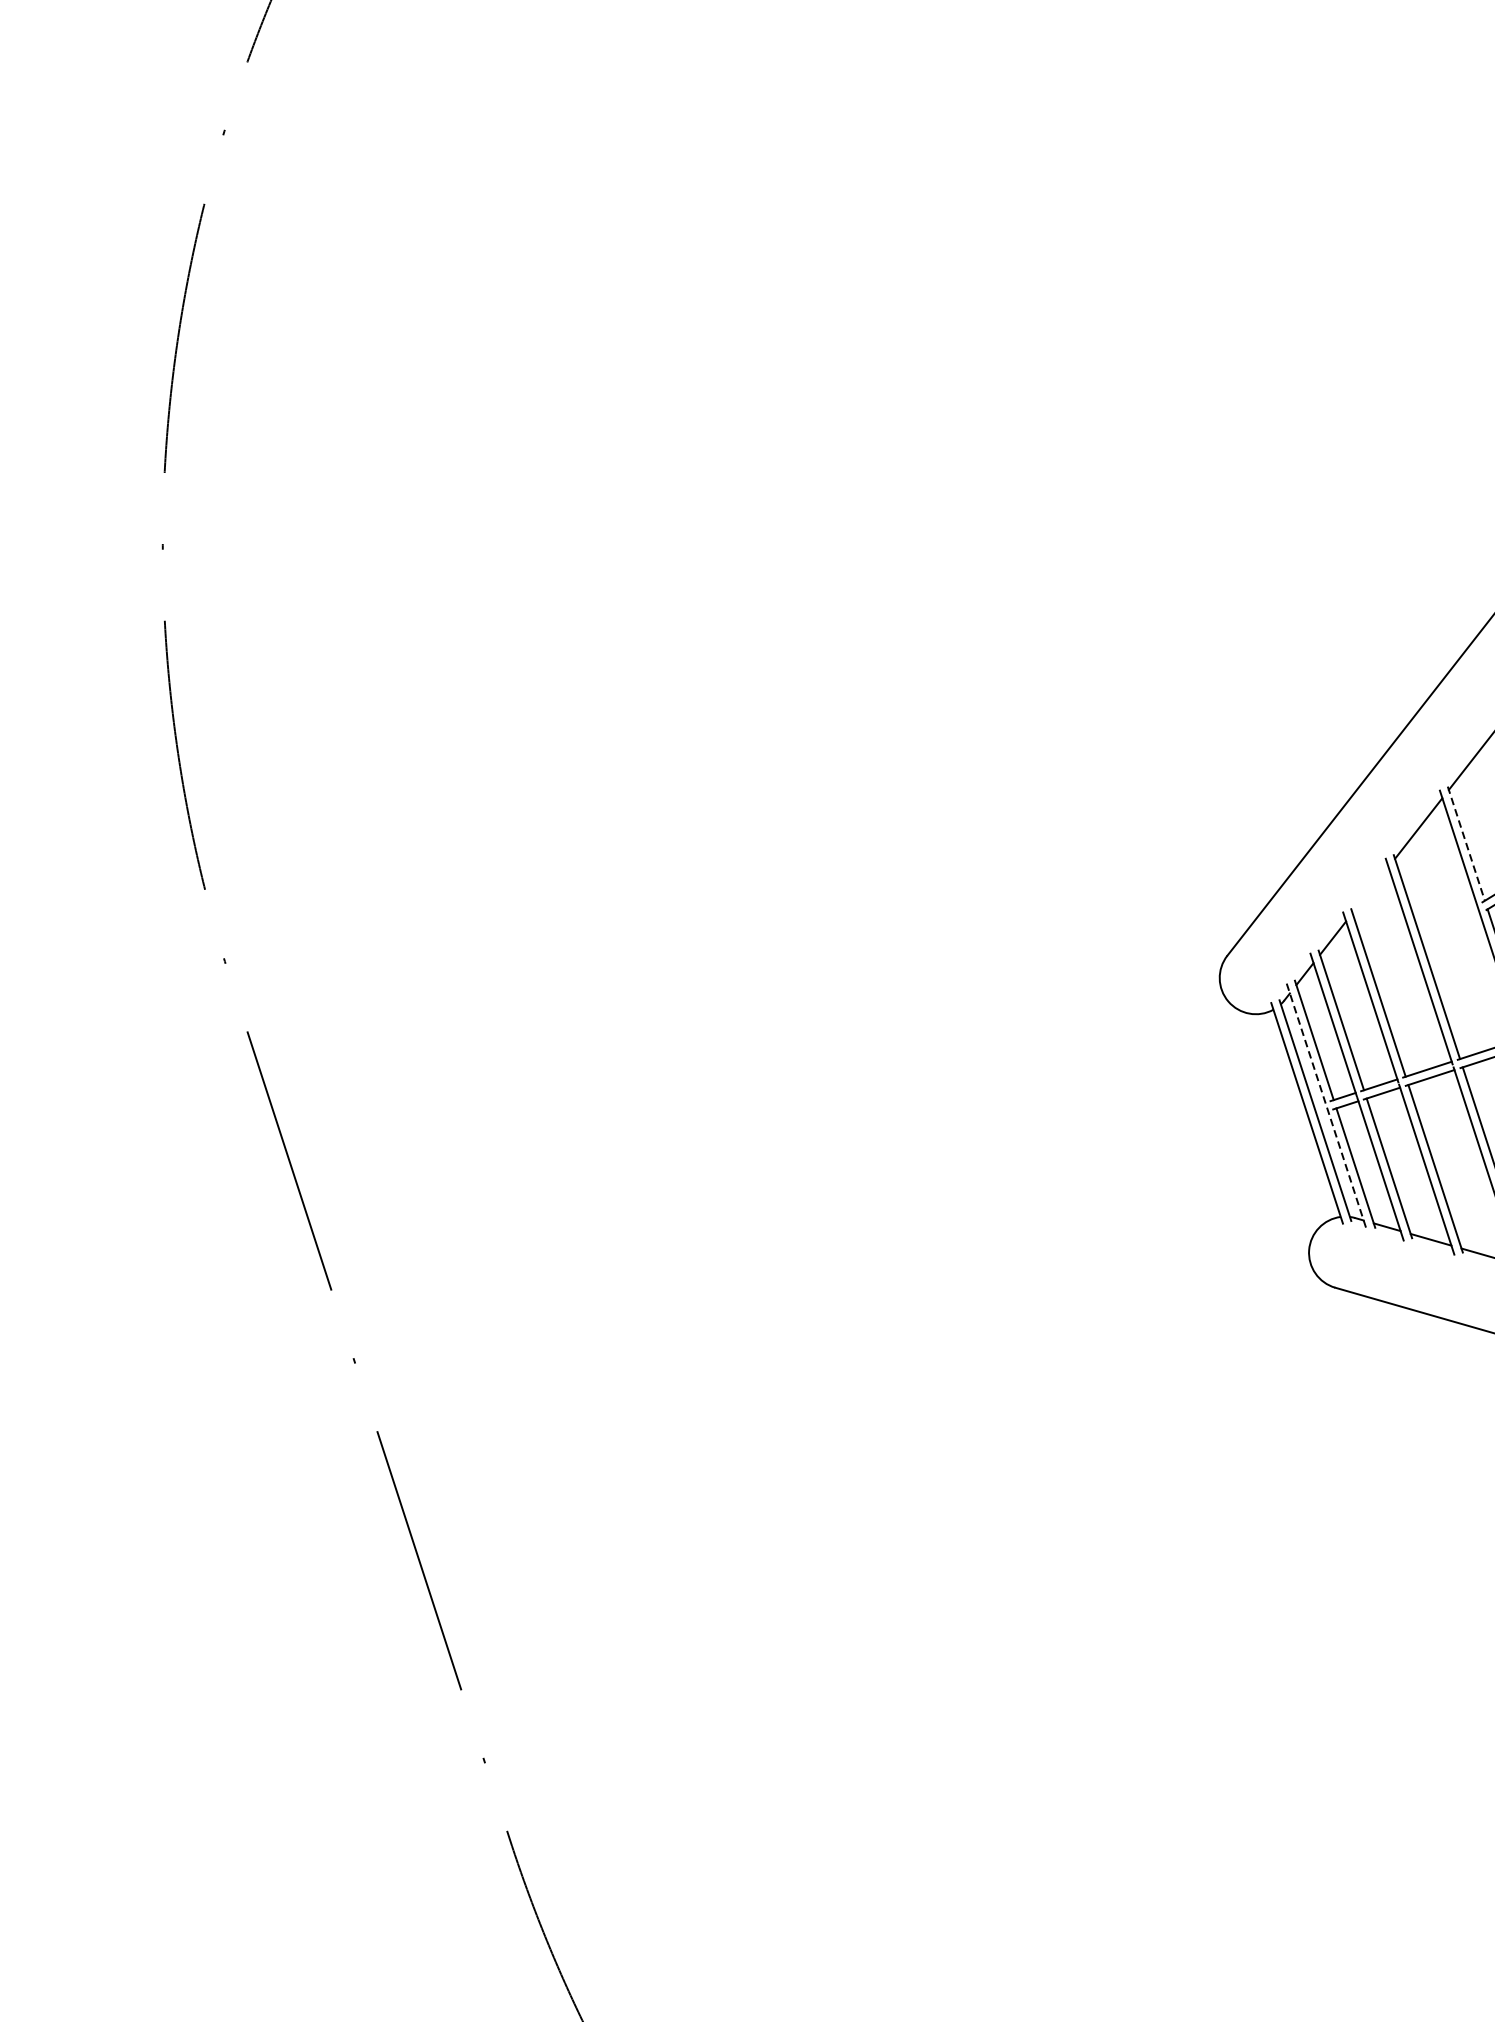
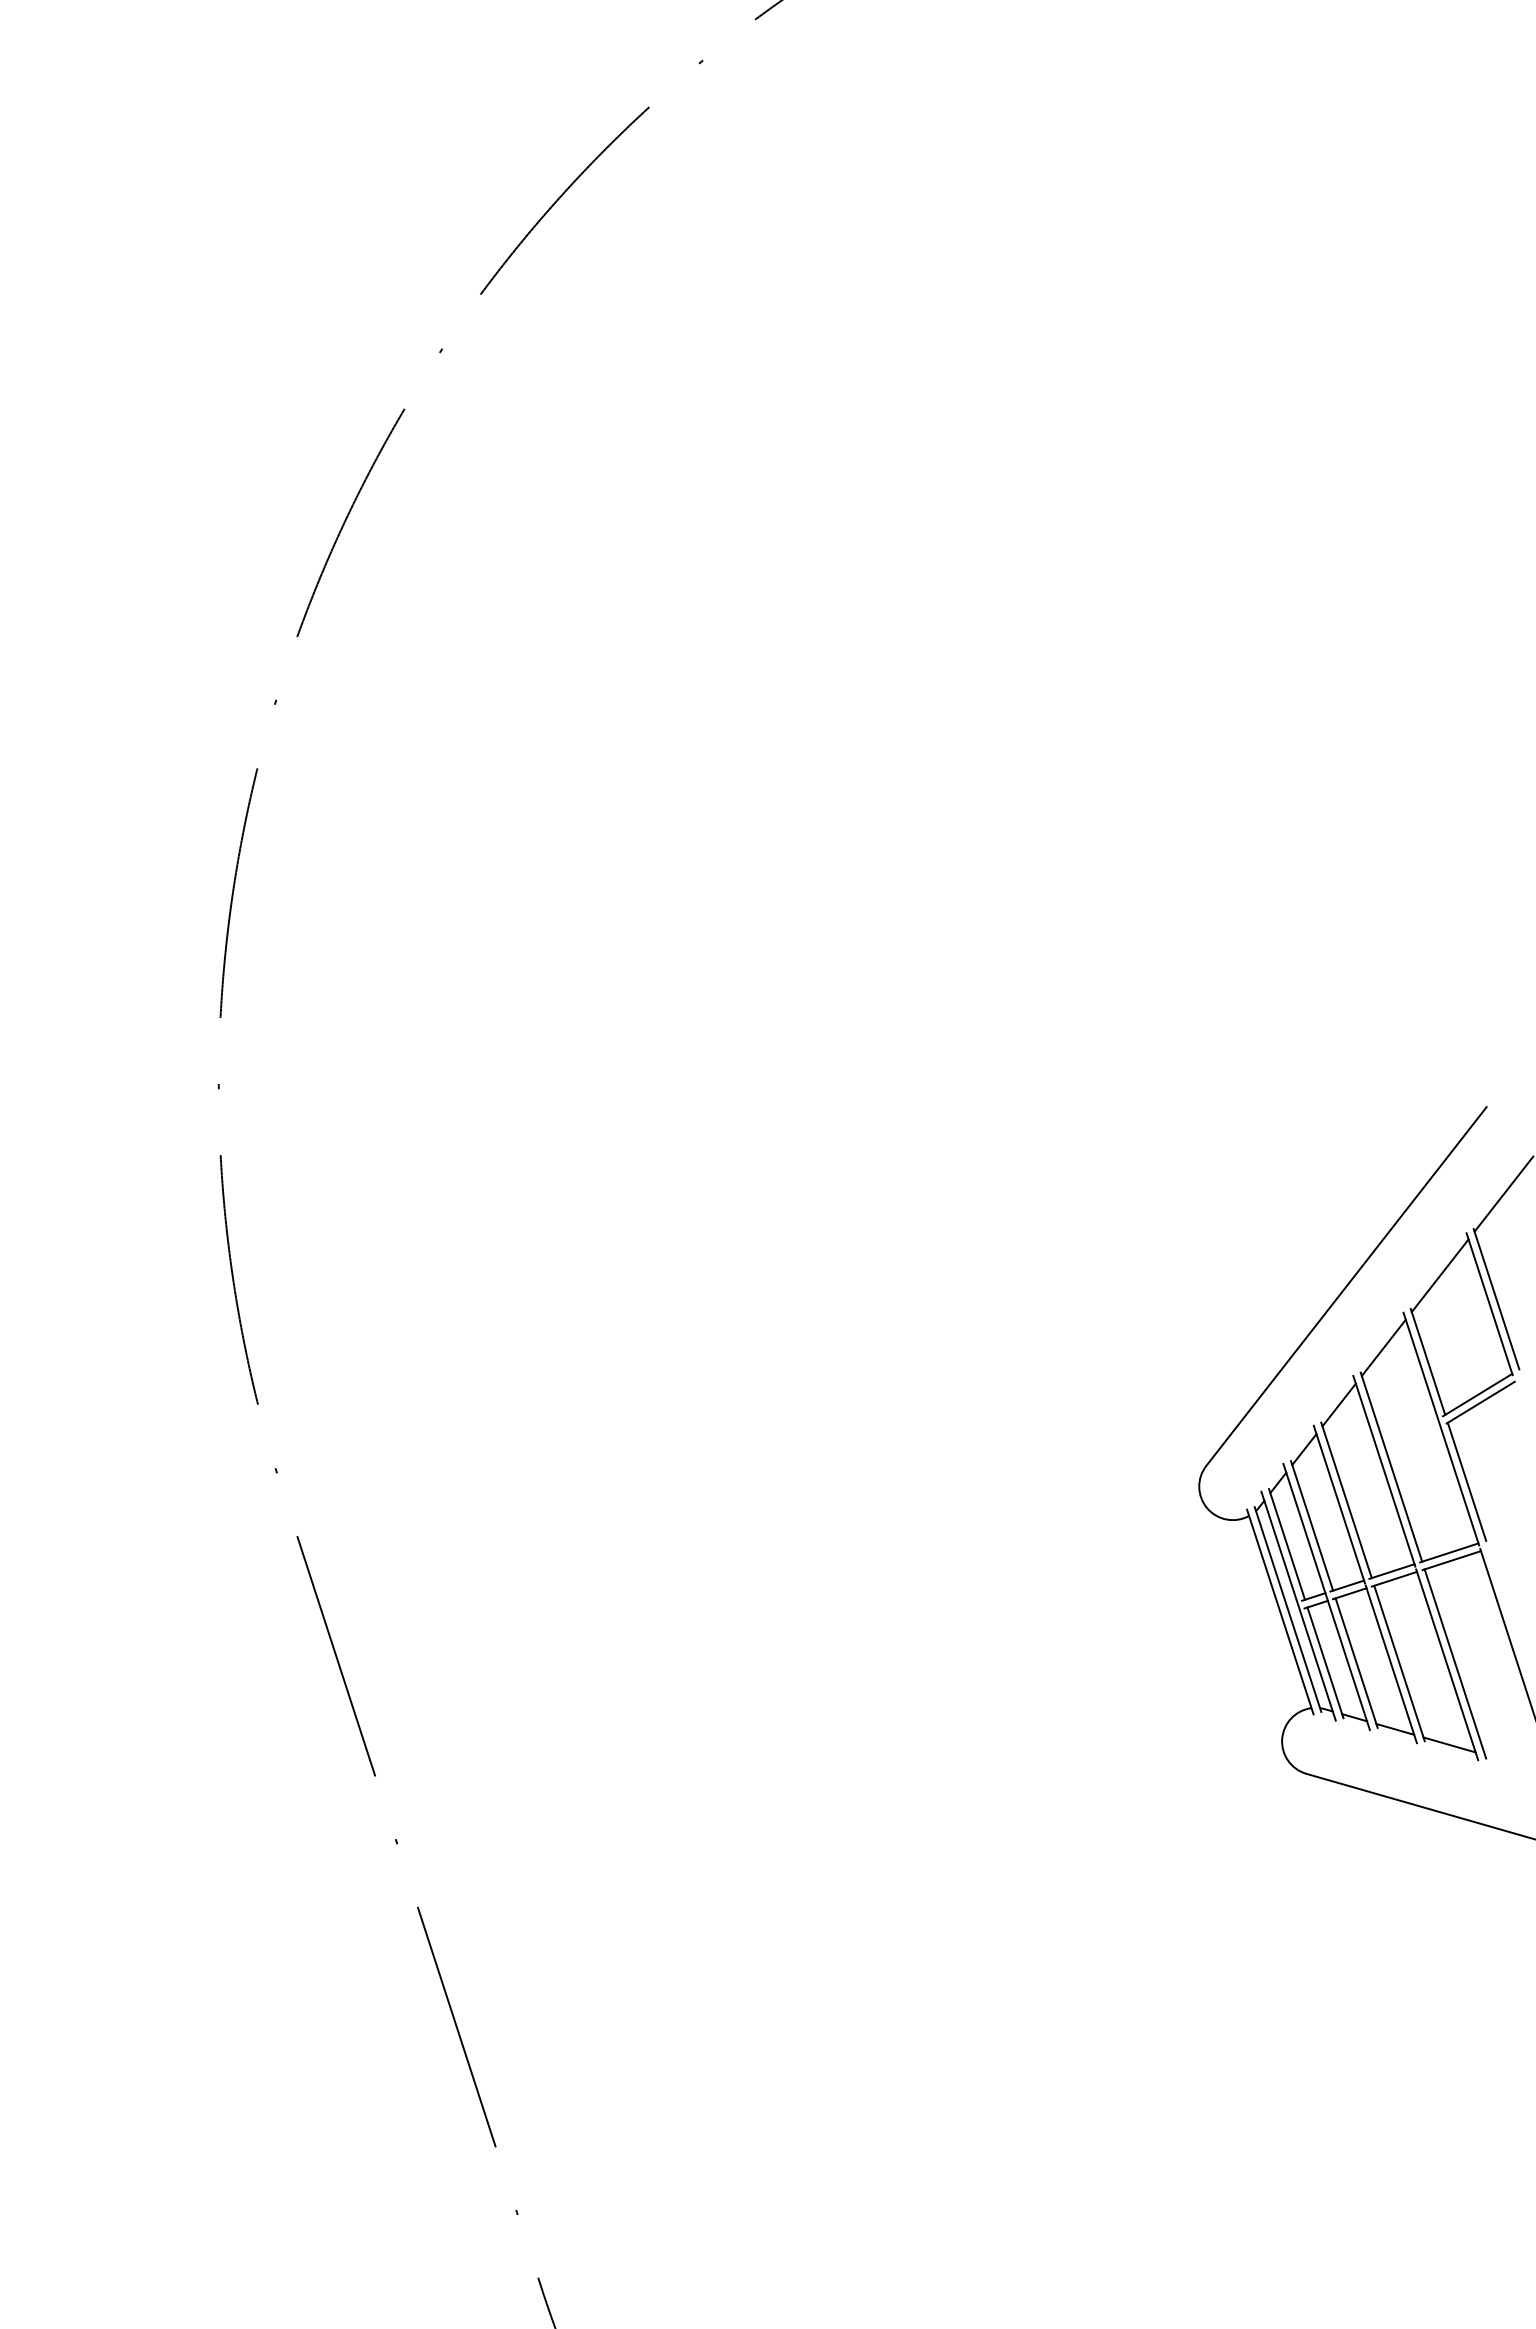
line: (1466, 843) -> (1428, 1361), dashed -> solid
line: (1369, 889) -> (1338, 1404), added
line: (1326, 1107) -> (1298, 1606), dashed -> solid

